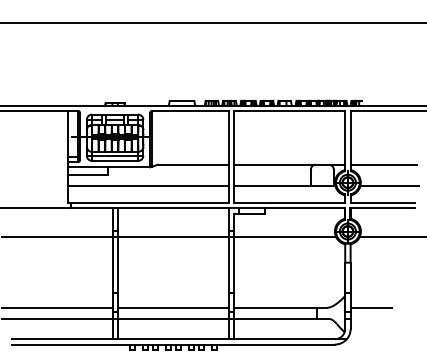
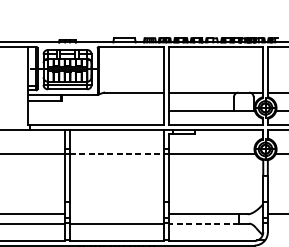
line: (148, 185) -> (95, 110), removed
line: (173, 237) -> (117, 154), solid -> dashed
line: (172, 307) -> (116, 214), removed
line: (274, 318) -> (203, 223), solid -> dashed

